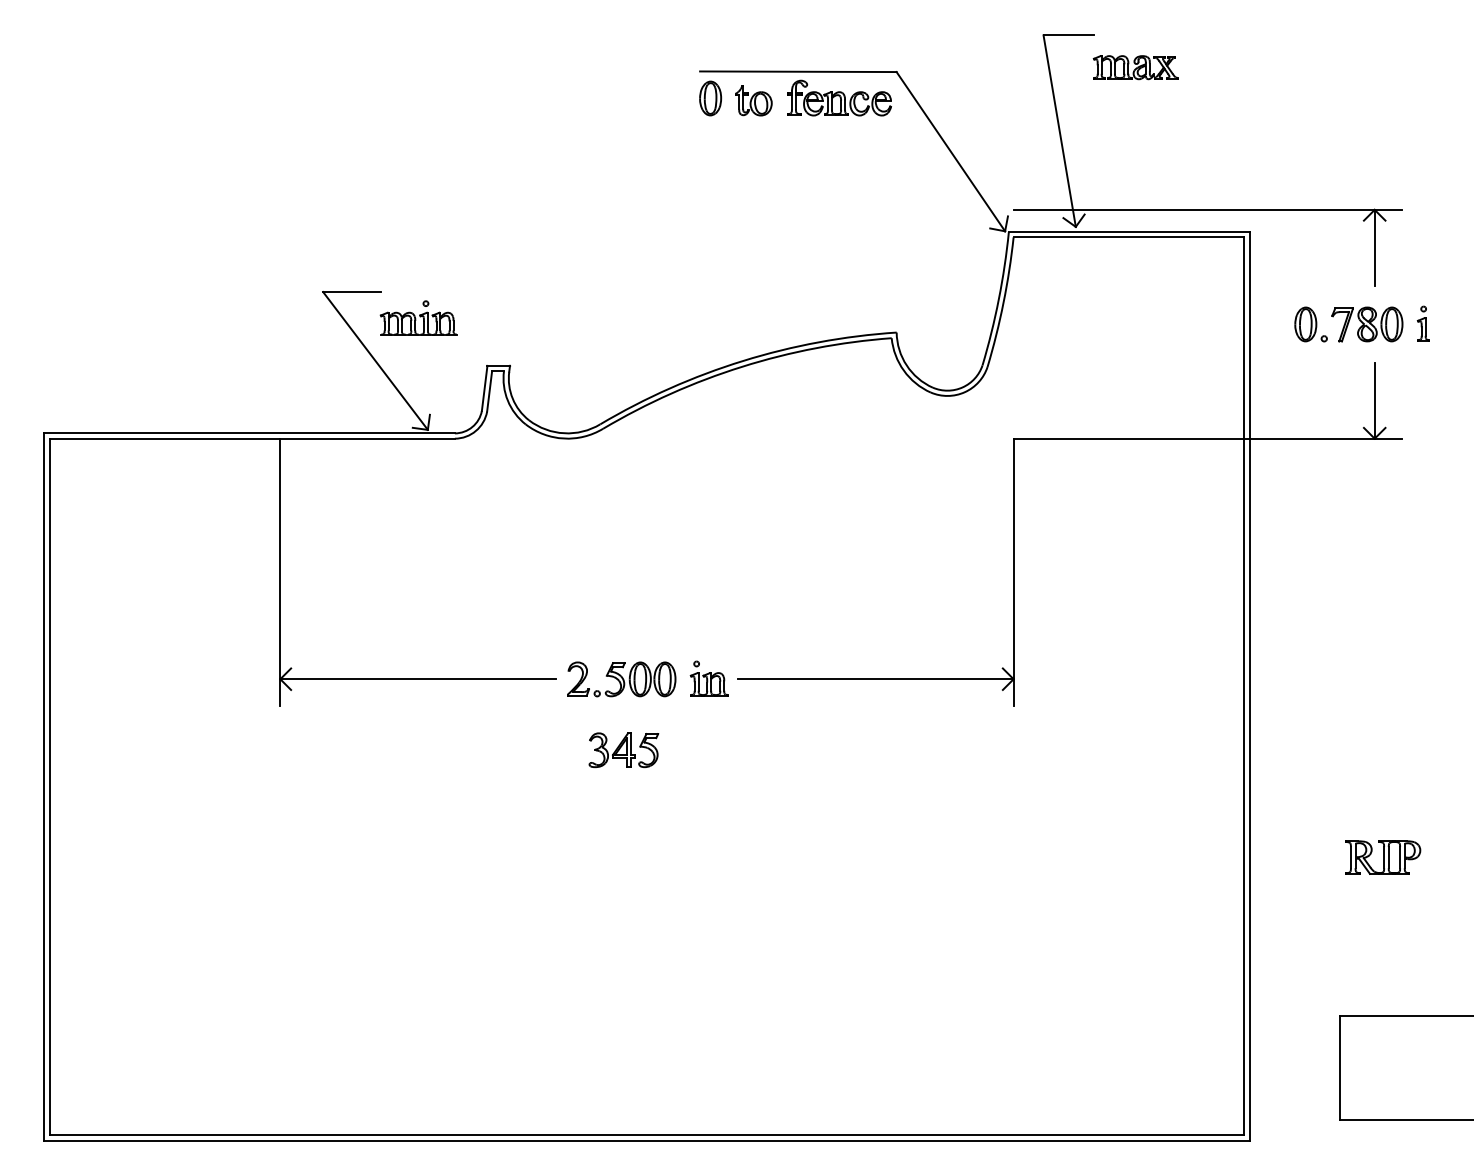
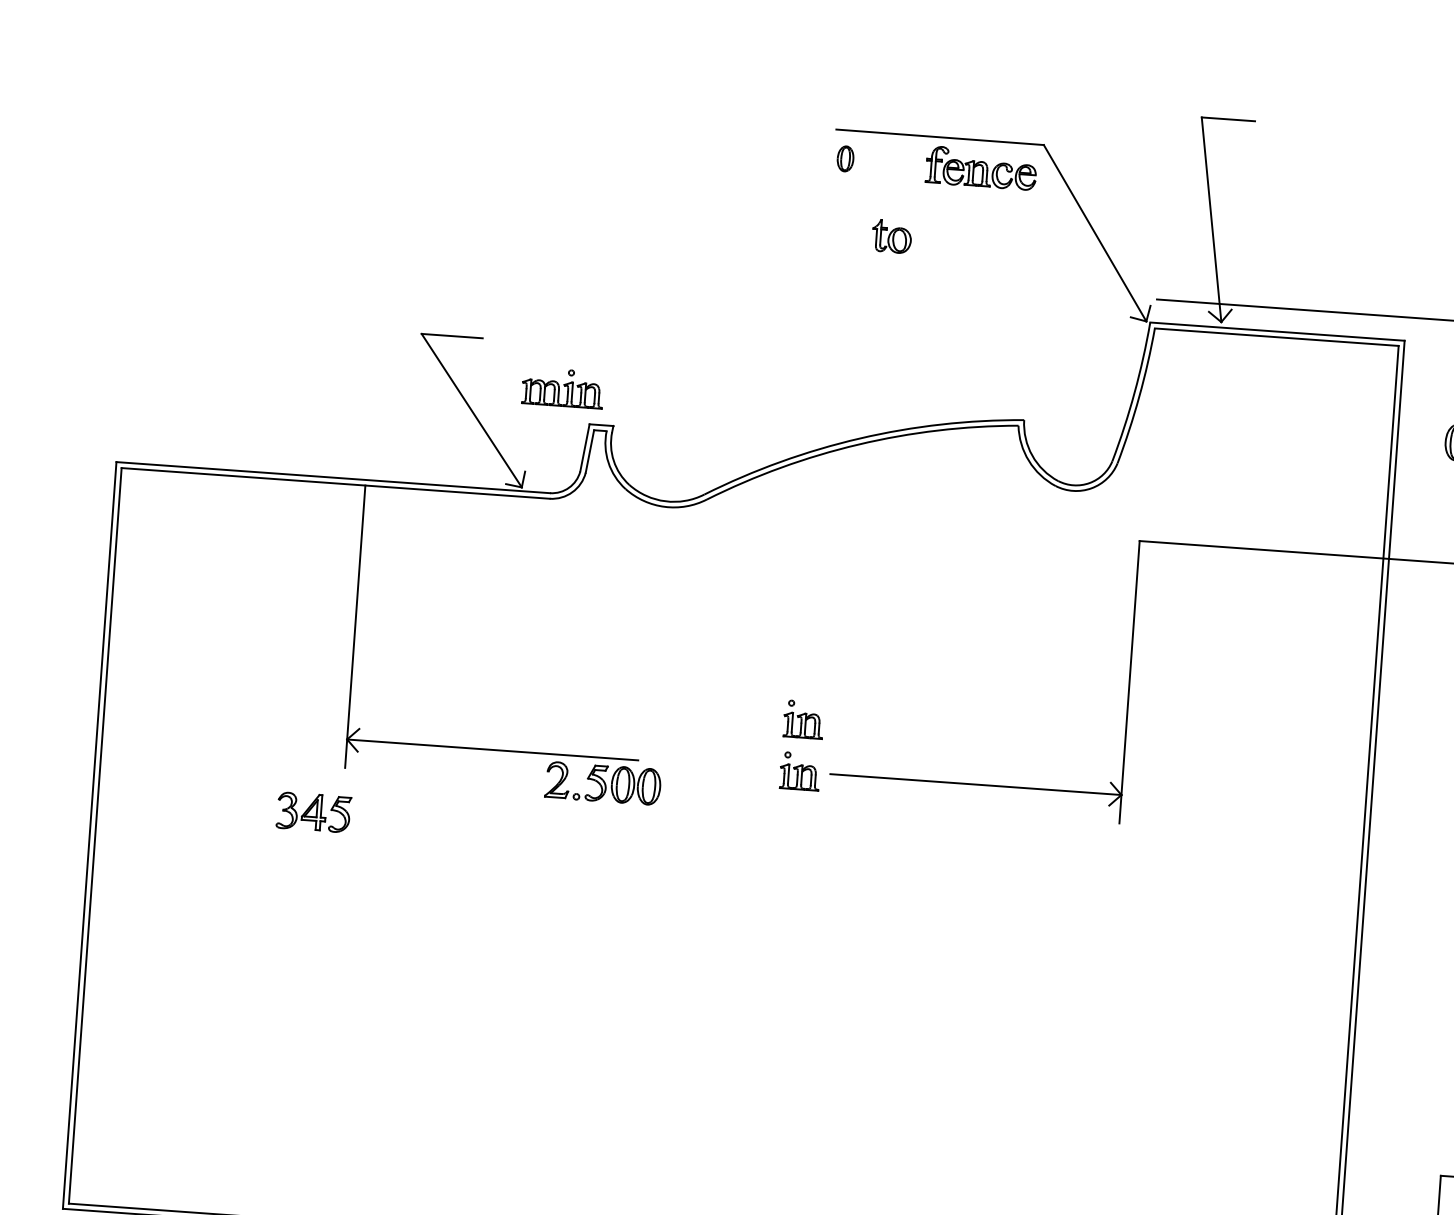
part: (1135, 67) -> (1296, 158), removed
part: (710, 98) -> (845, 158), size x0.7
part: (753, 100) -> (891, 236), moved
part: (418, 317) -> (562, 386), moved
part: (708, 629) -> (803, 719), added
part: (621, 679) -> (603, 783), moved
part: (623, 750) -> (313, 812), moved

